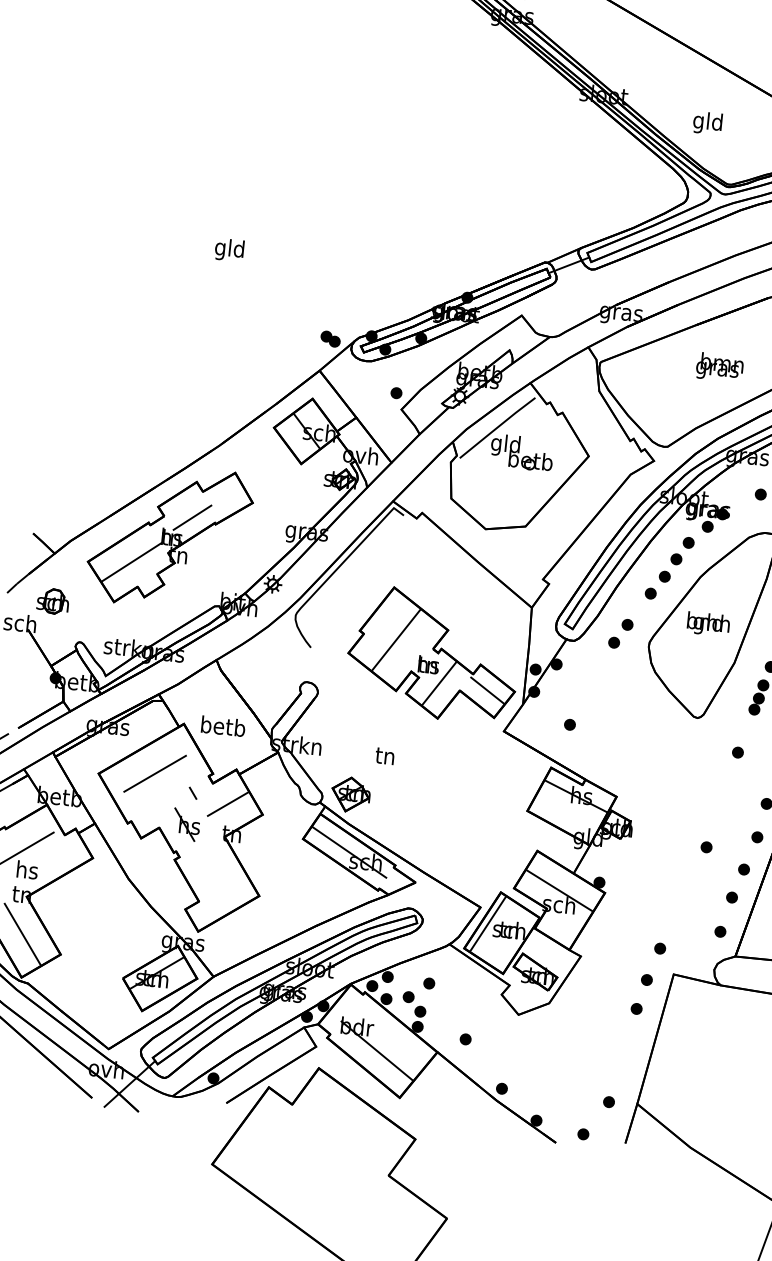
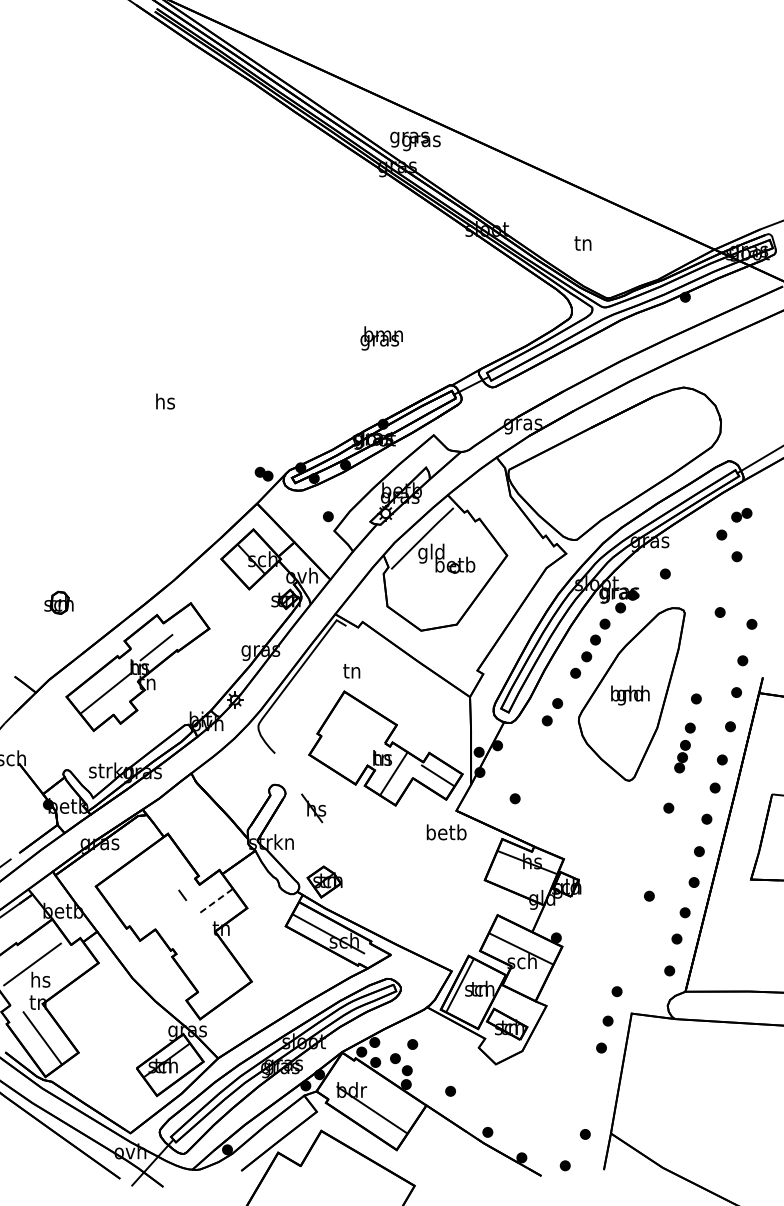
text: (708, 122) -> (583, 244), gld -> tn
text: (229, 250) -> (164, 403), gld -> hs
text: (719, 367) -> (381, 338), moved
part: (52, 600) -> (58, 602), moved
line: (395, 639) -> (350, 738), removed
text: (223, 726) -> (446, 832), moved
text: (384, 756) -> (351, 671), moved
line: (154, 773) -> (146, 881), removed
line: (227, 804) -> (214, 902), solid -> dashed
part: (186, 824) -> (313, 808), moved

